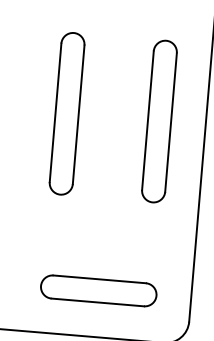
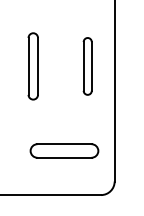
part: (65, 113) -> (32, 66), size x0.7
part: (159, 121) -> (87, 66), size x0.6
part: (98, 290) -> (64, 150), moved

